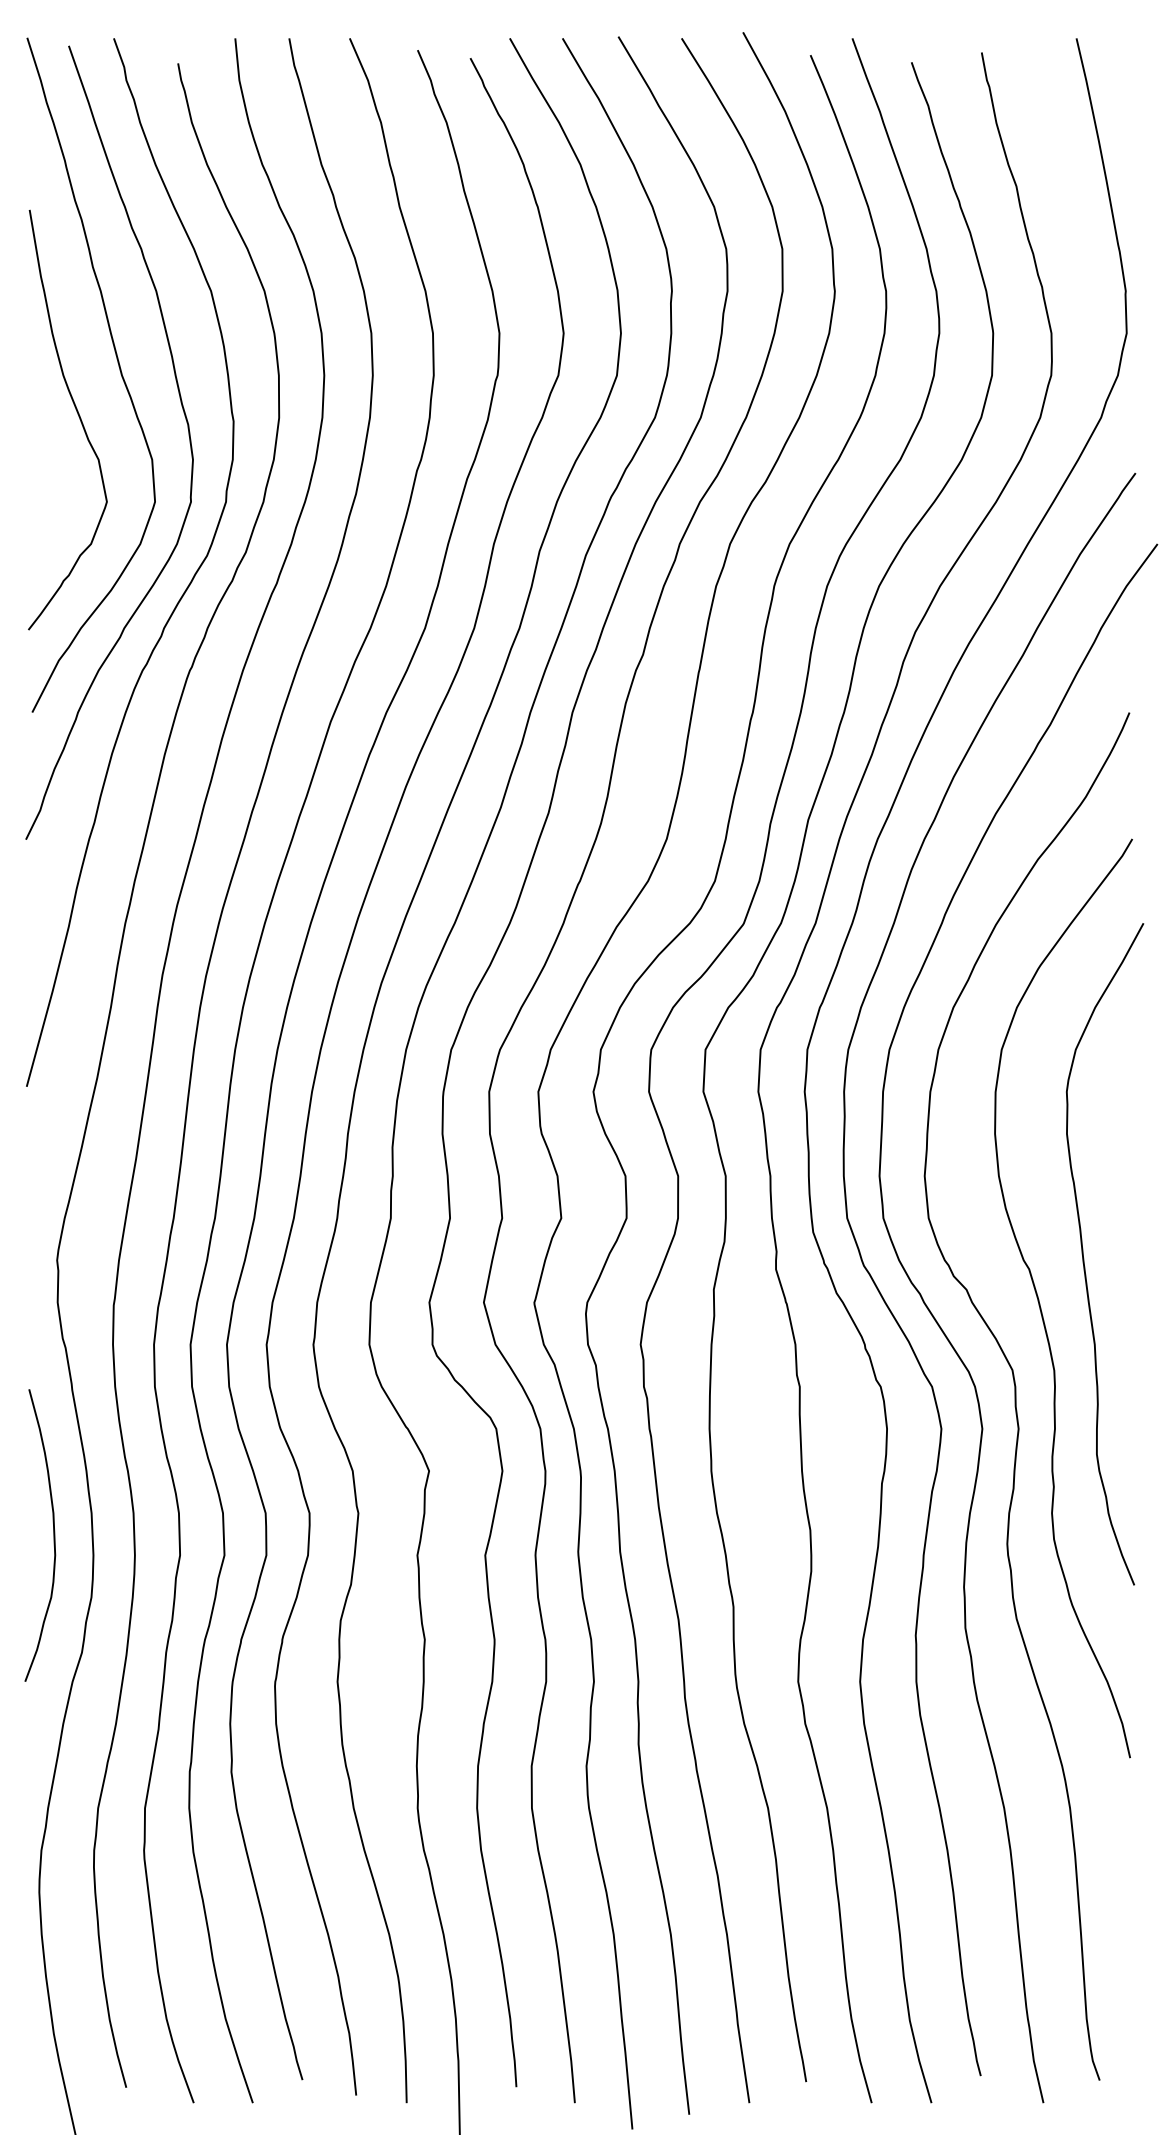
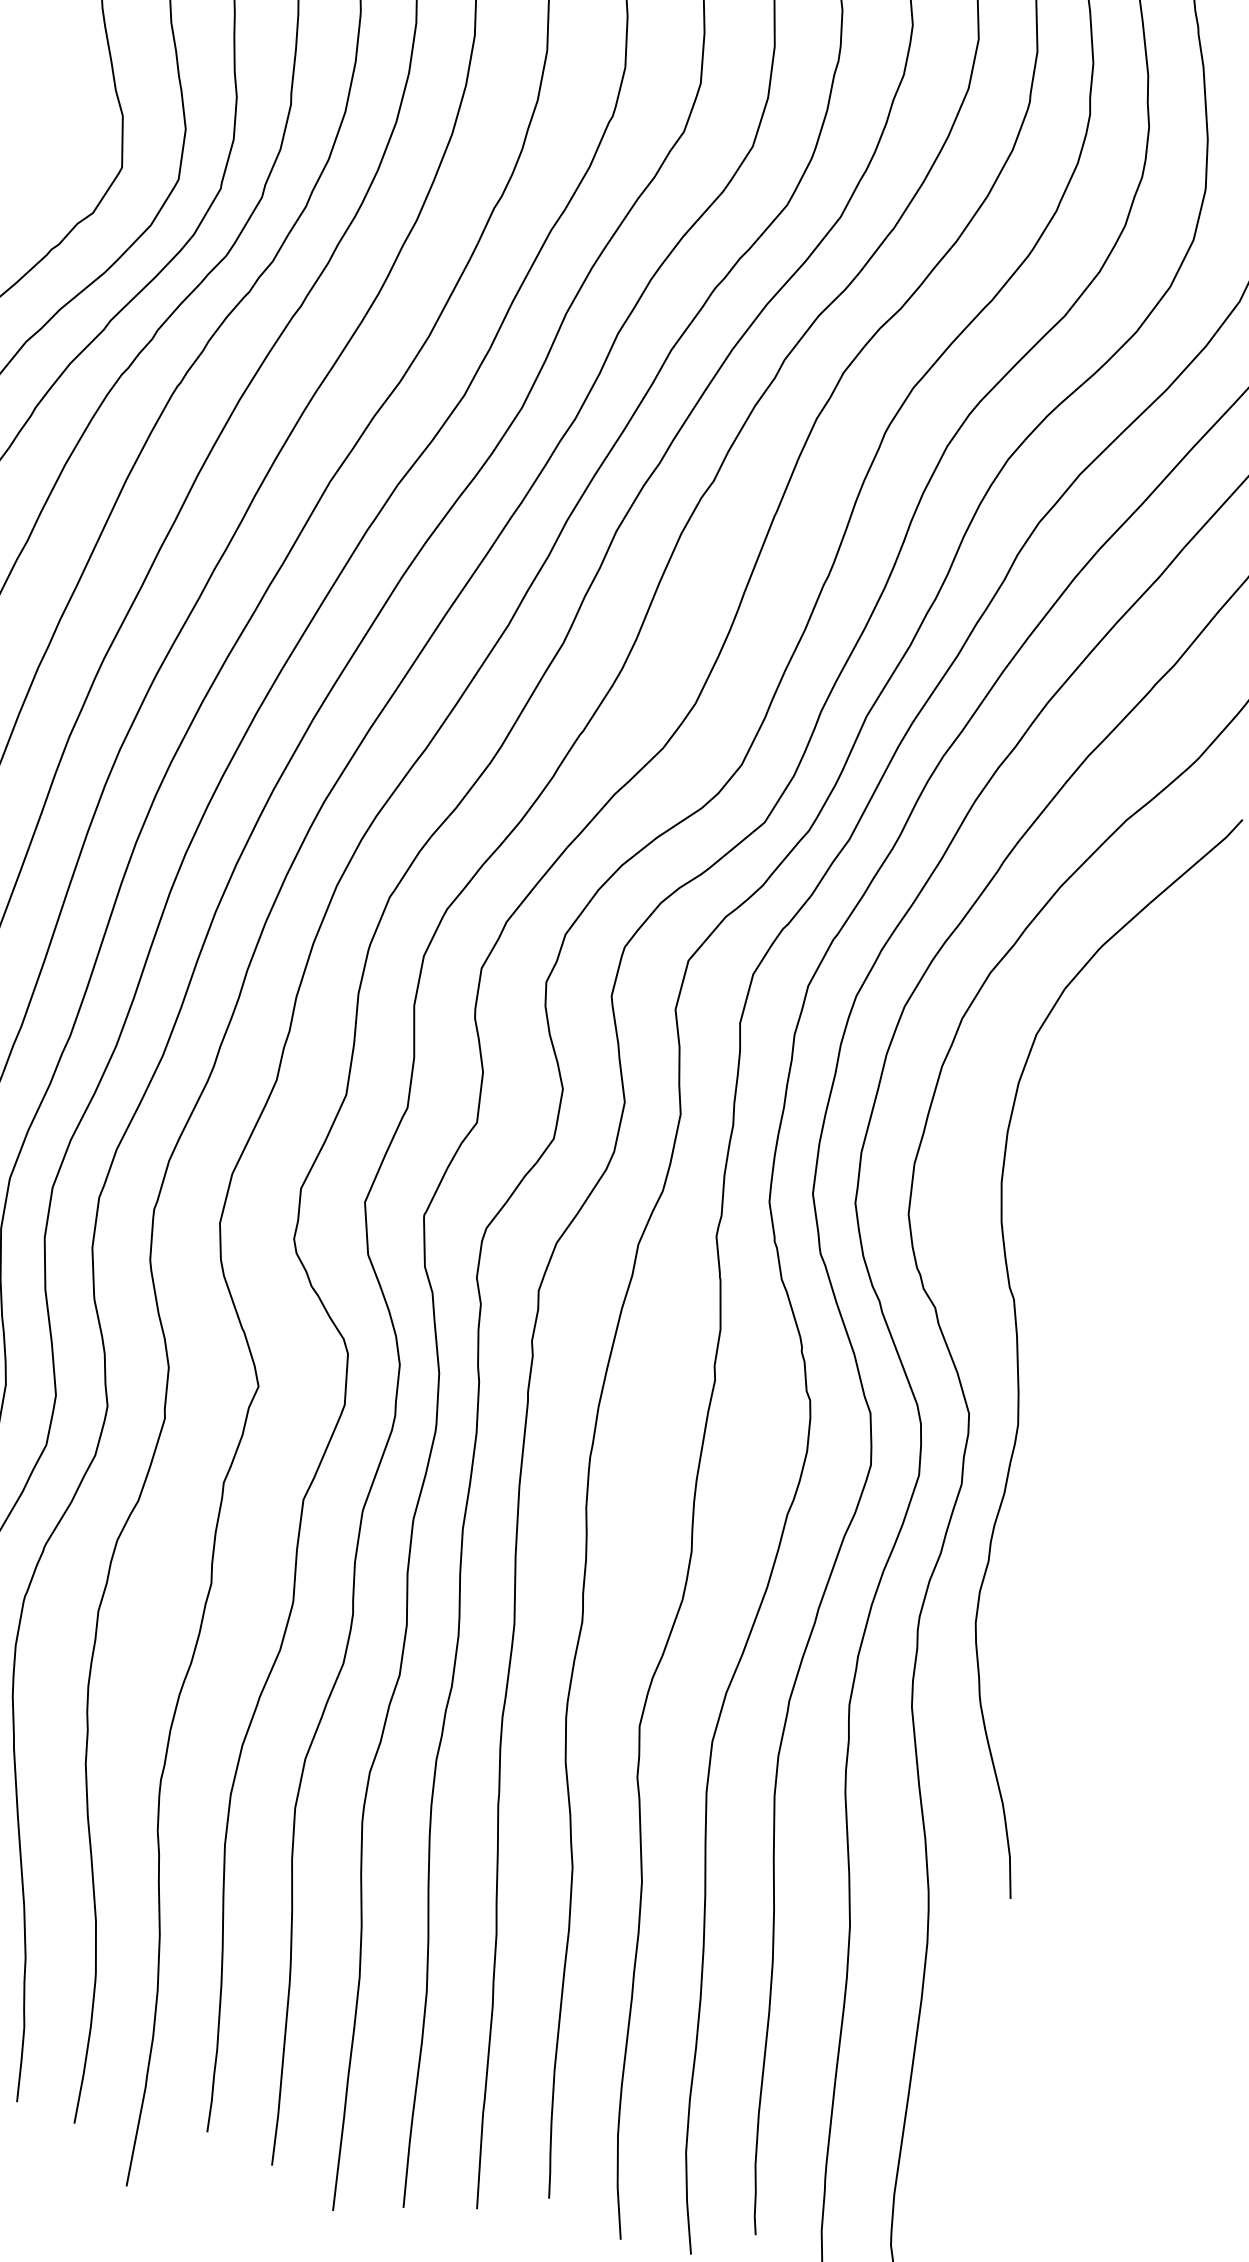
curve: (1084, 1258) -> (1081, 1300), removed

